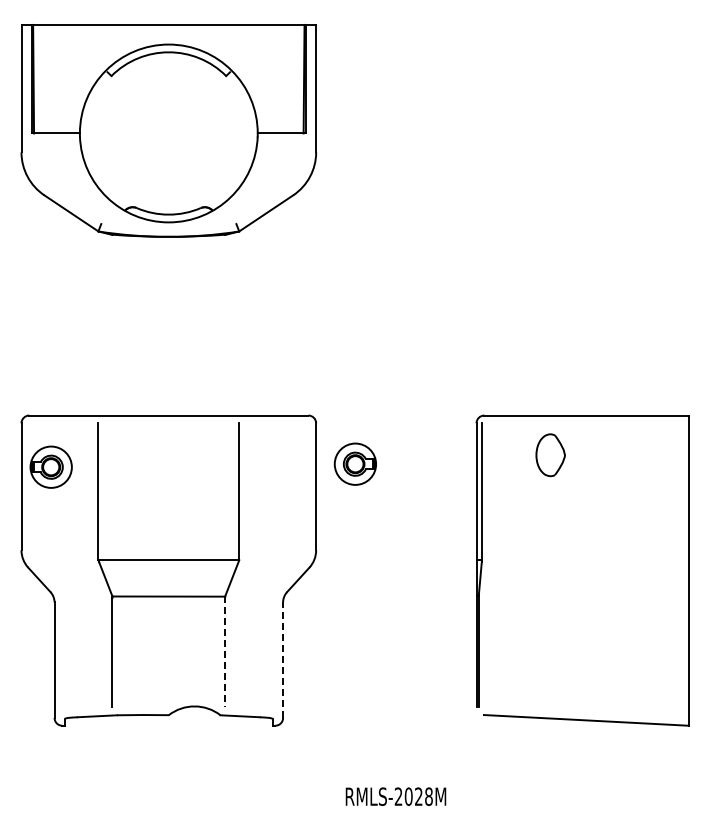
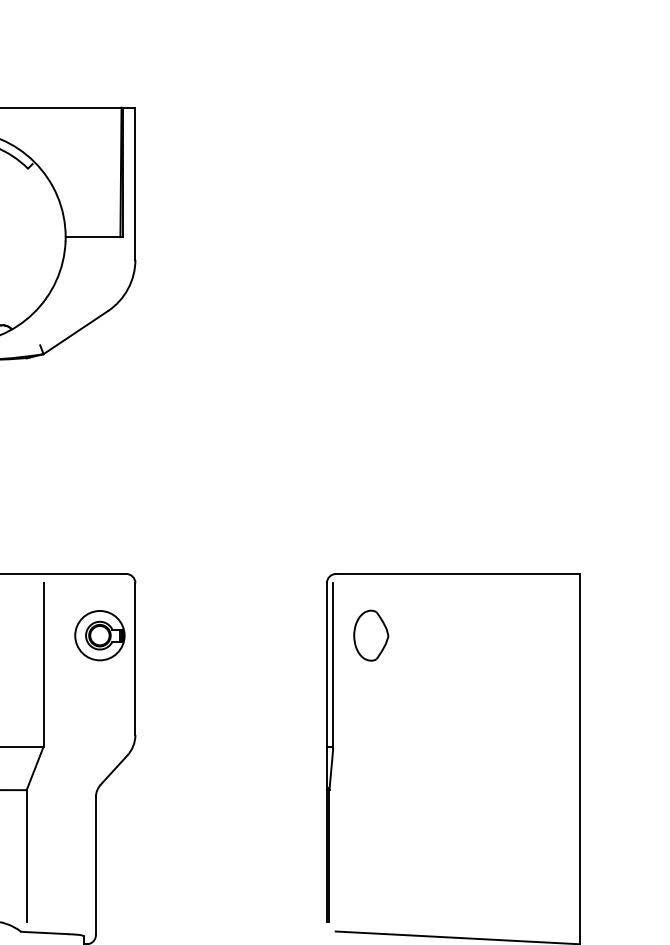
part: (550, 455) -> (371, 635), moved
part: (354, 463) -> (98, 634), moved
line: (225, 652) -> (27, 856), dashed -> solid
line: (283, 660) -> (96, 866), dashed -> solid

